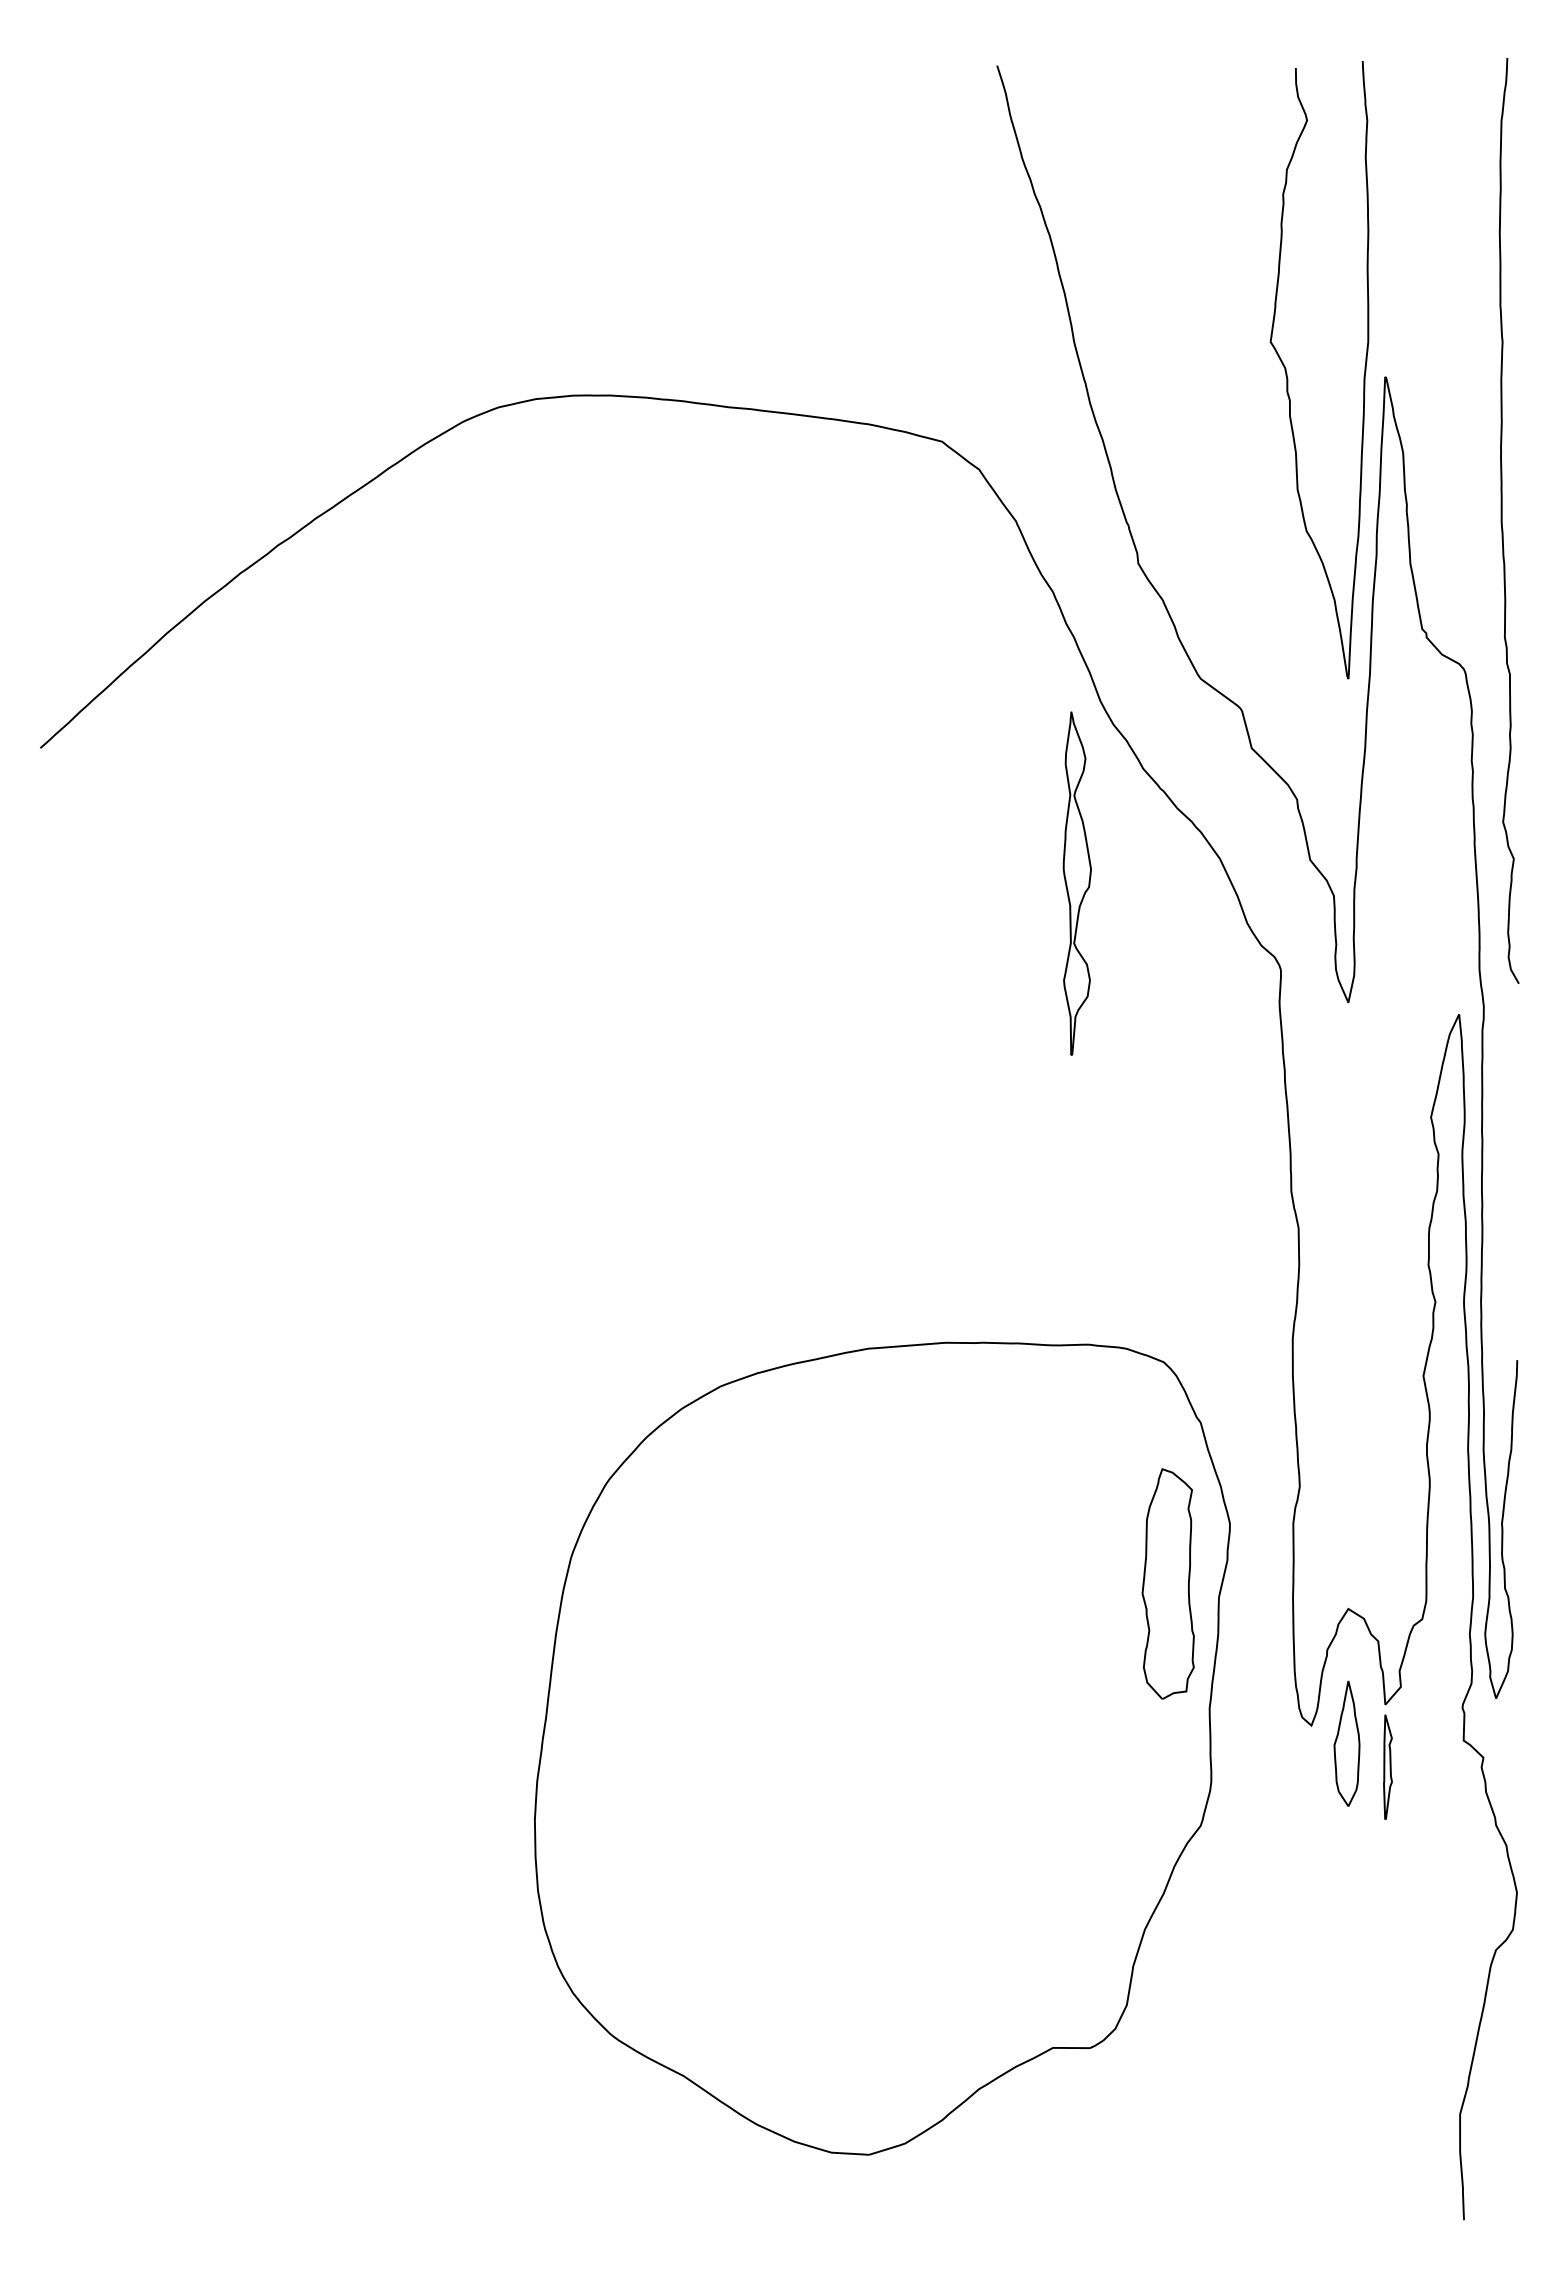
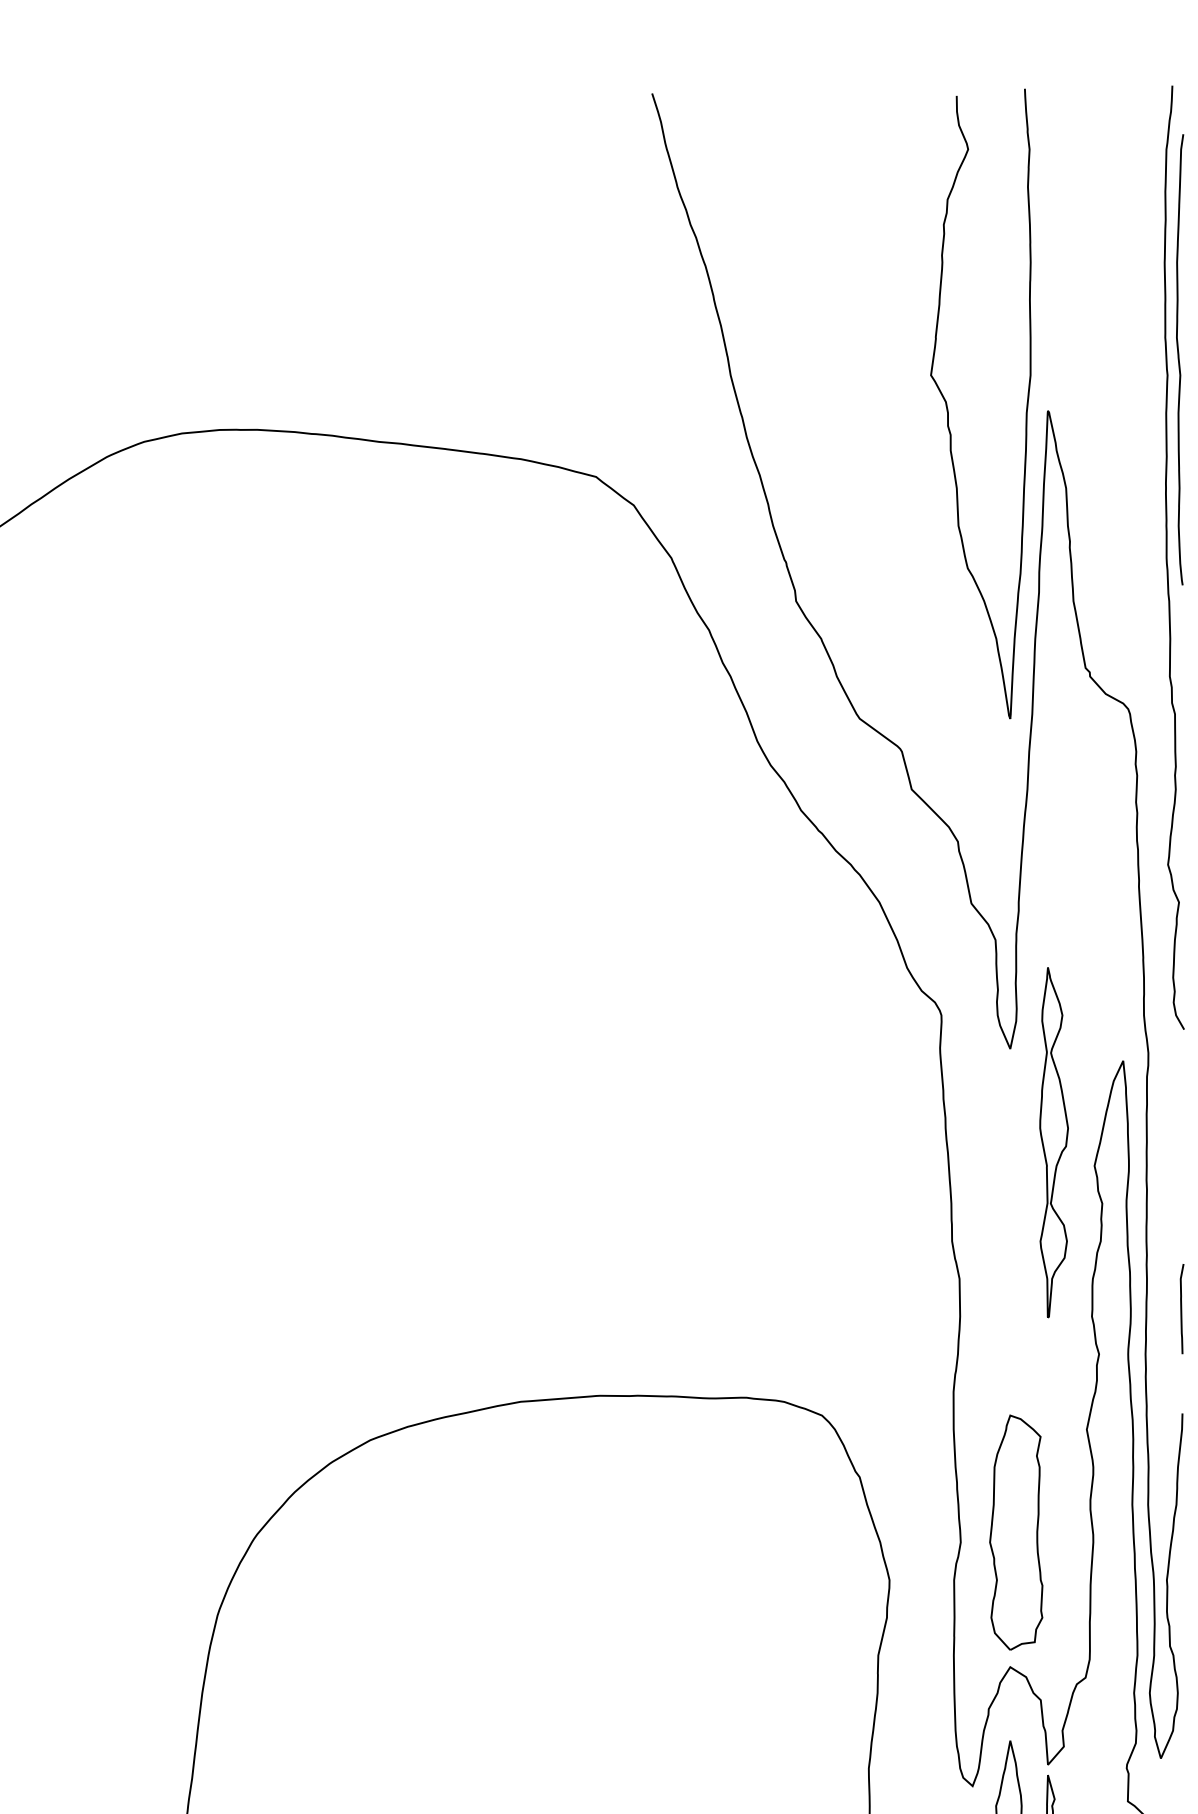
curve: (1514, 326) -> (1179, 359), added
part: (1076, 883) -> (1053, 1142), moved
curve: (1516, 1257) -> (1181, 1308), added
part: (1167, 1583) -> (1015, 1532), moved

